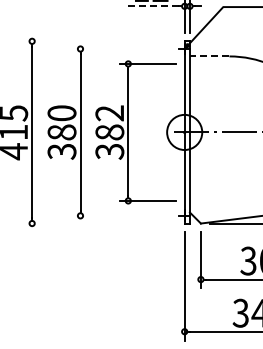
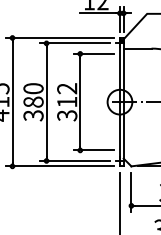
line: (153, 6) -> (98, 13), dashed -> solid
line: (99, 41) -> (59, 38), added
line: (120, 49) -> (74, 43), added
line: (209, 56) -> (137, 48), dashed -> solid
text: (109, 132) -> (66, 102), 382 -> 312
line: (120, 215) -> (74, 160), added
line: (99, 223) -> (59, 166), added

